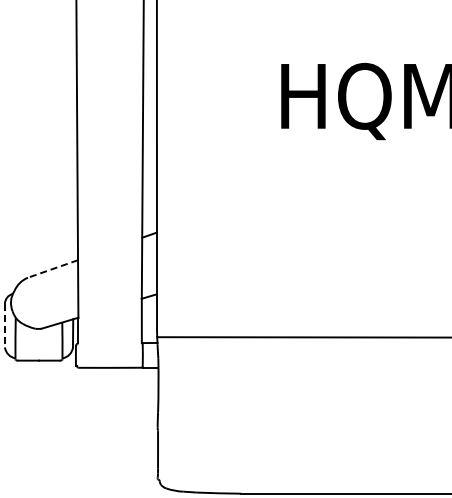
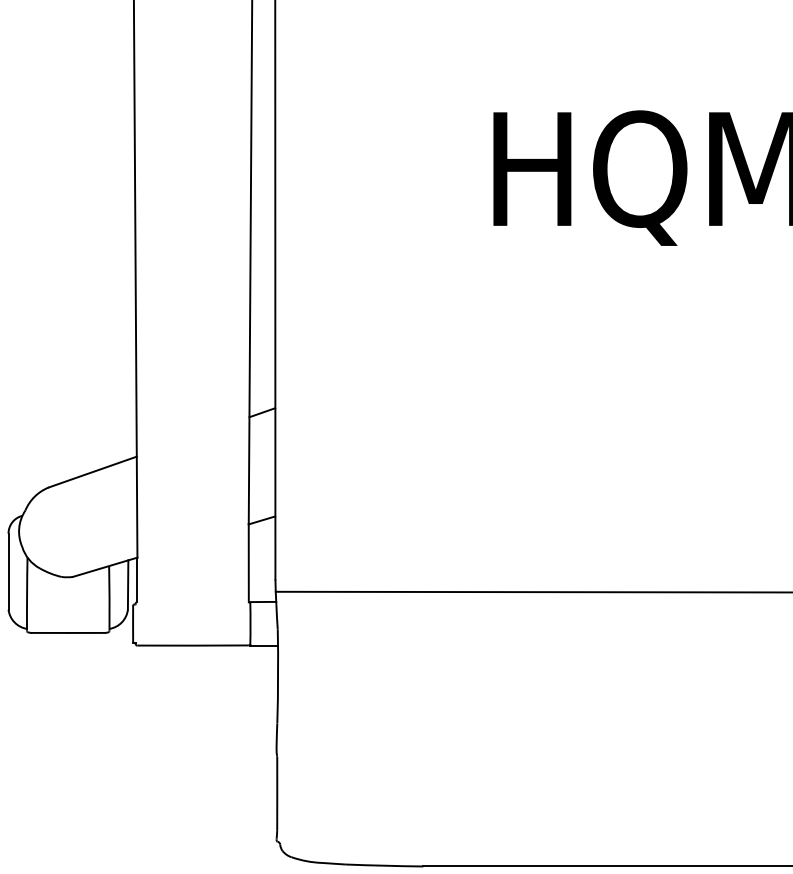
line: (53, 268) -> (93, 471), dashed -> solid
line: (4, 325) -> (7, 571), dashed -> solid

